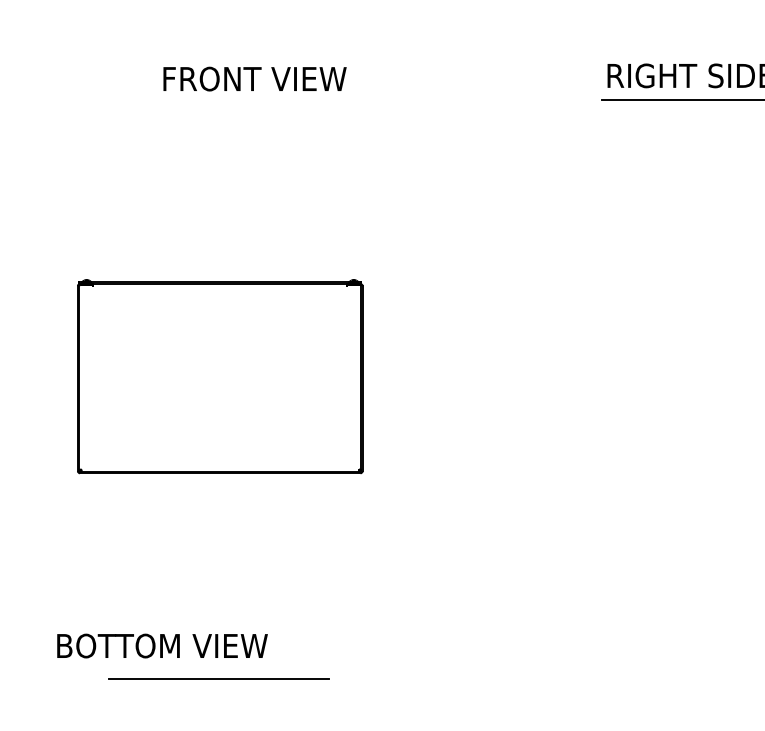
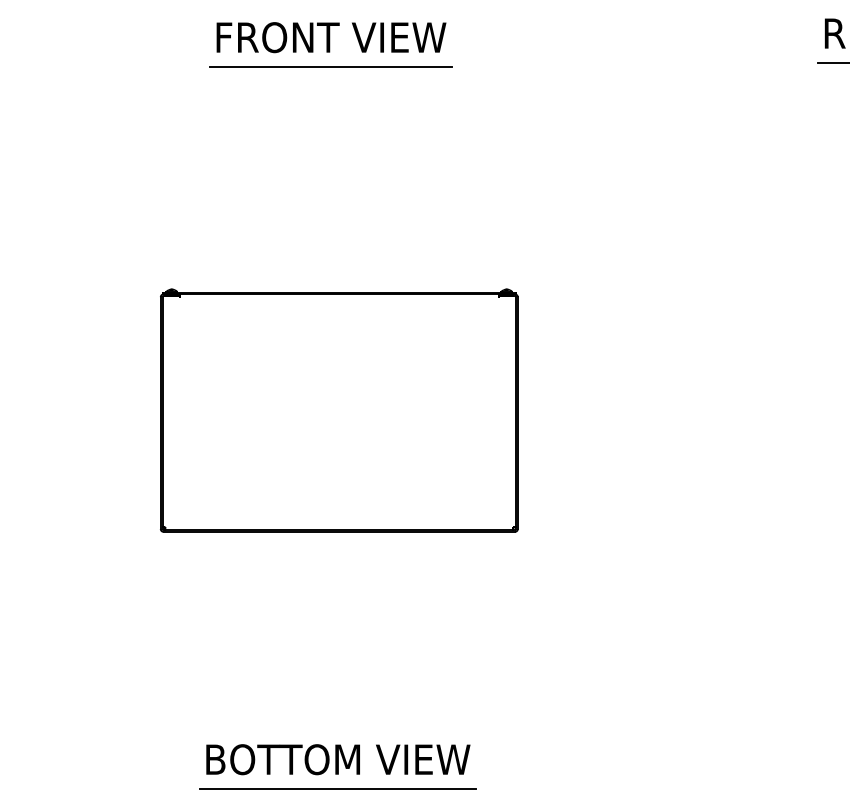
text: (254, 78) -> (330, 36), moved
line: (213, 102) -> (330, 66), added
text: (162, 645) -> (338, 758), moved

